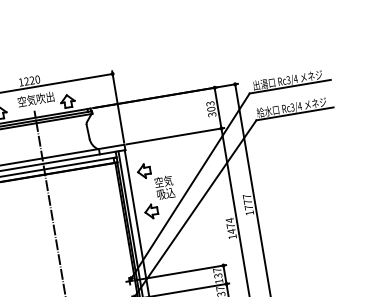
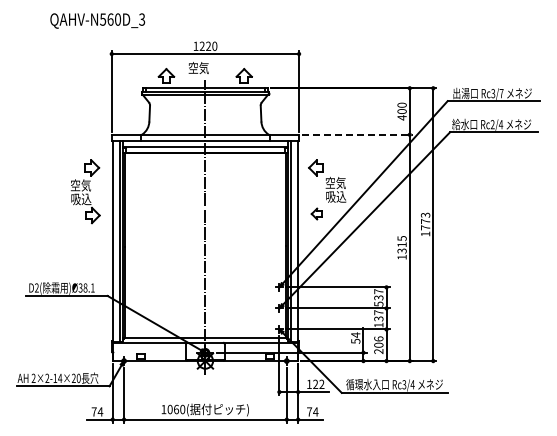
text: (295, 78) -> (501, 93), Rc3/4 -> Rc3/7
text: (45, 98) -> (219, 68), 空気吹出 -> 空気
text: (292, 108) -> (492, 125), Rc3/4 -> Rc2/4
text: (210, 109) -> (401, 111), 303 -> 400
line: (175, 135) -> (357, 134), solid -> dashed
text: (246, 196) -> (425, 214), 1777 -> 1773
part: (151, 211) -> (316, 213), size x0.7
text: (230, 225) -> (401, 244), 1474 -> 1315
text: (218, 280) -> (378, 303), 137 -> 537

